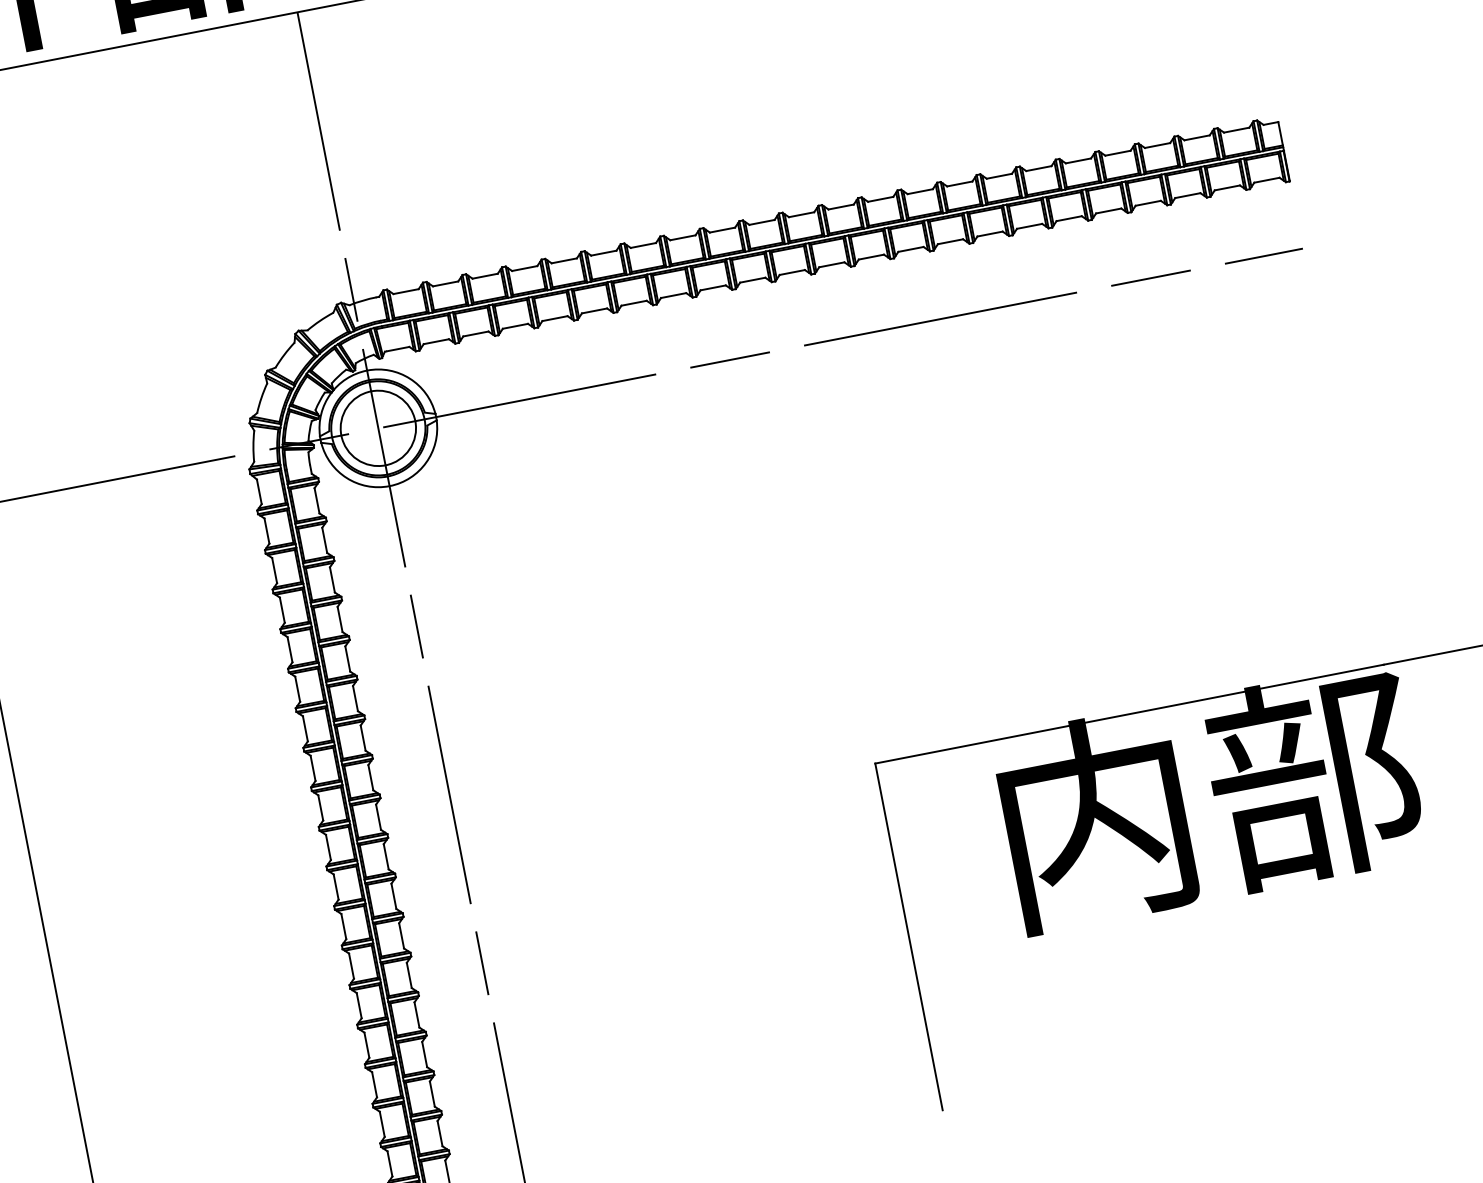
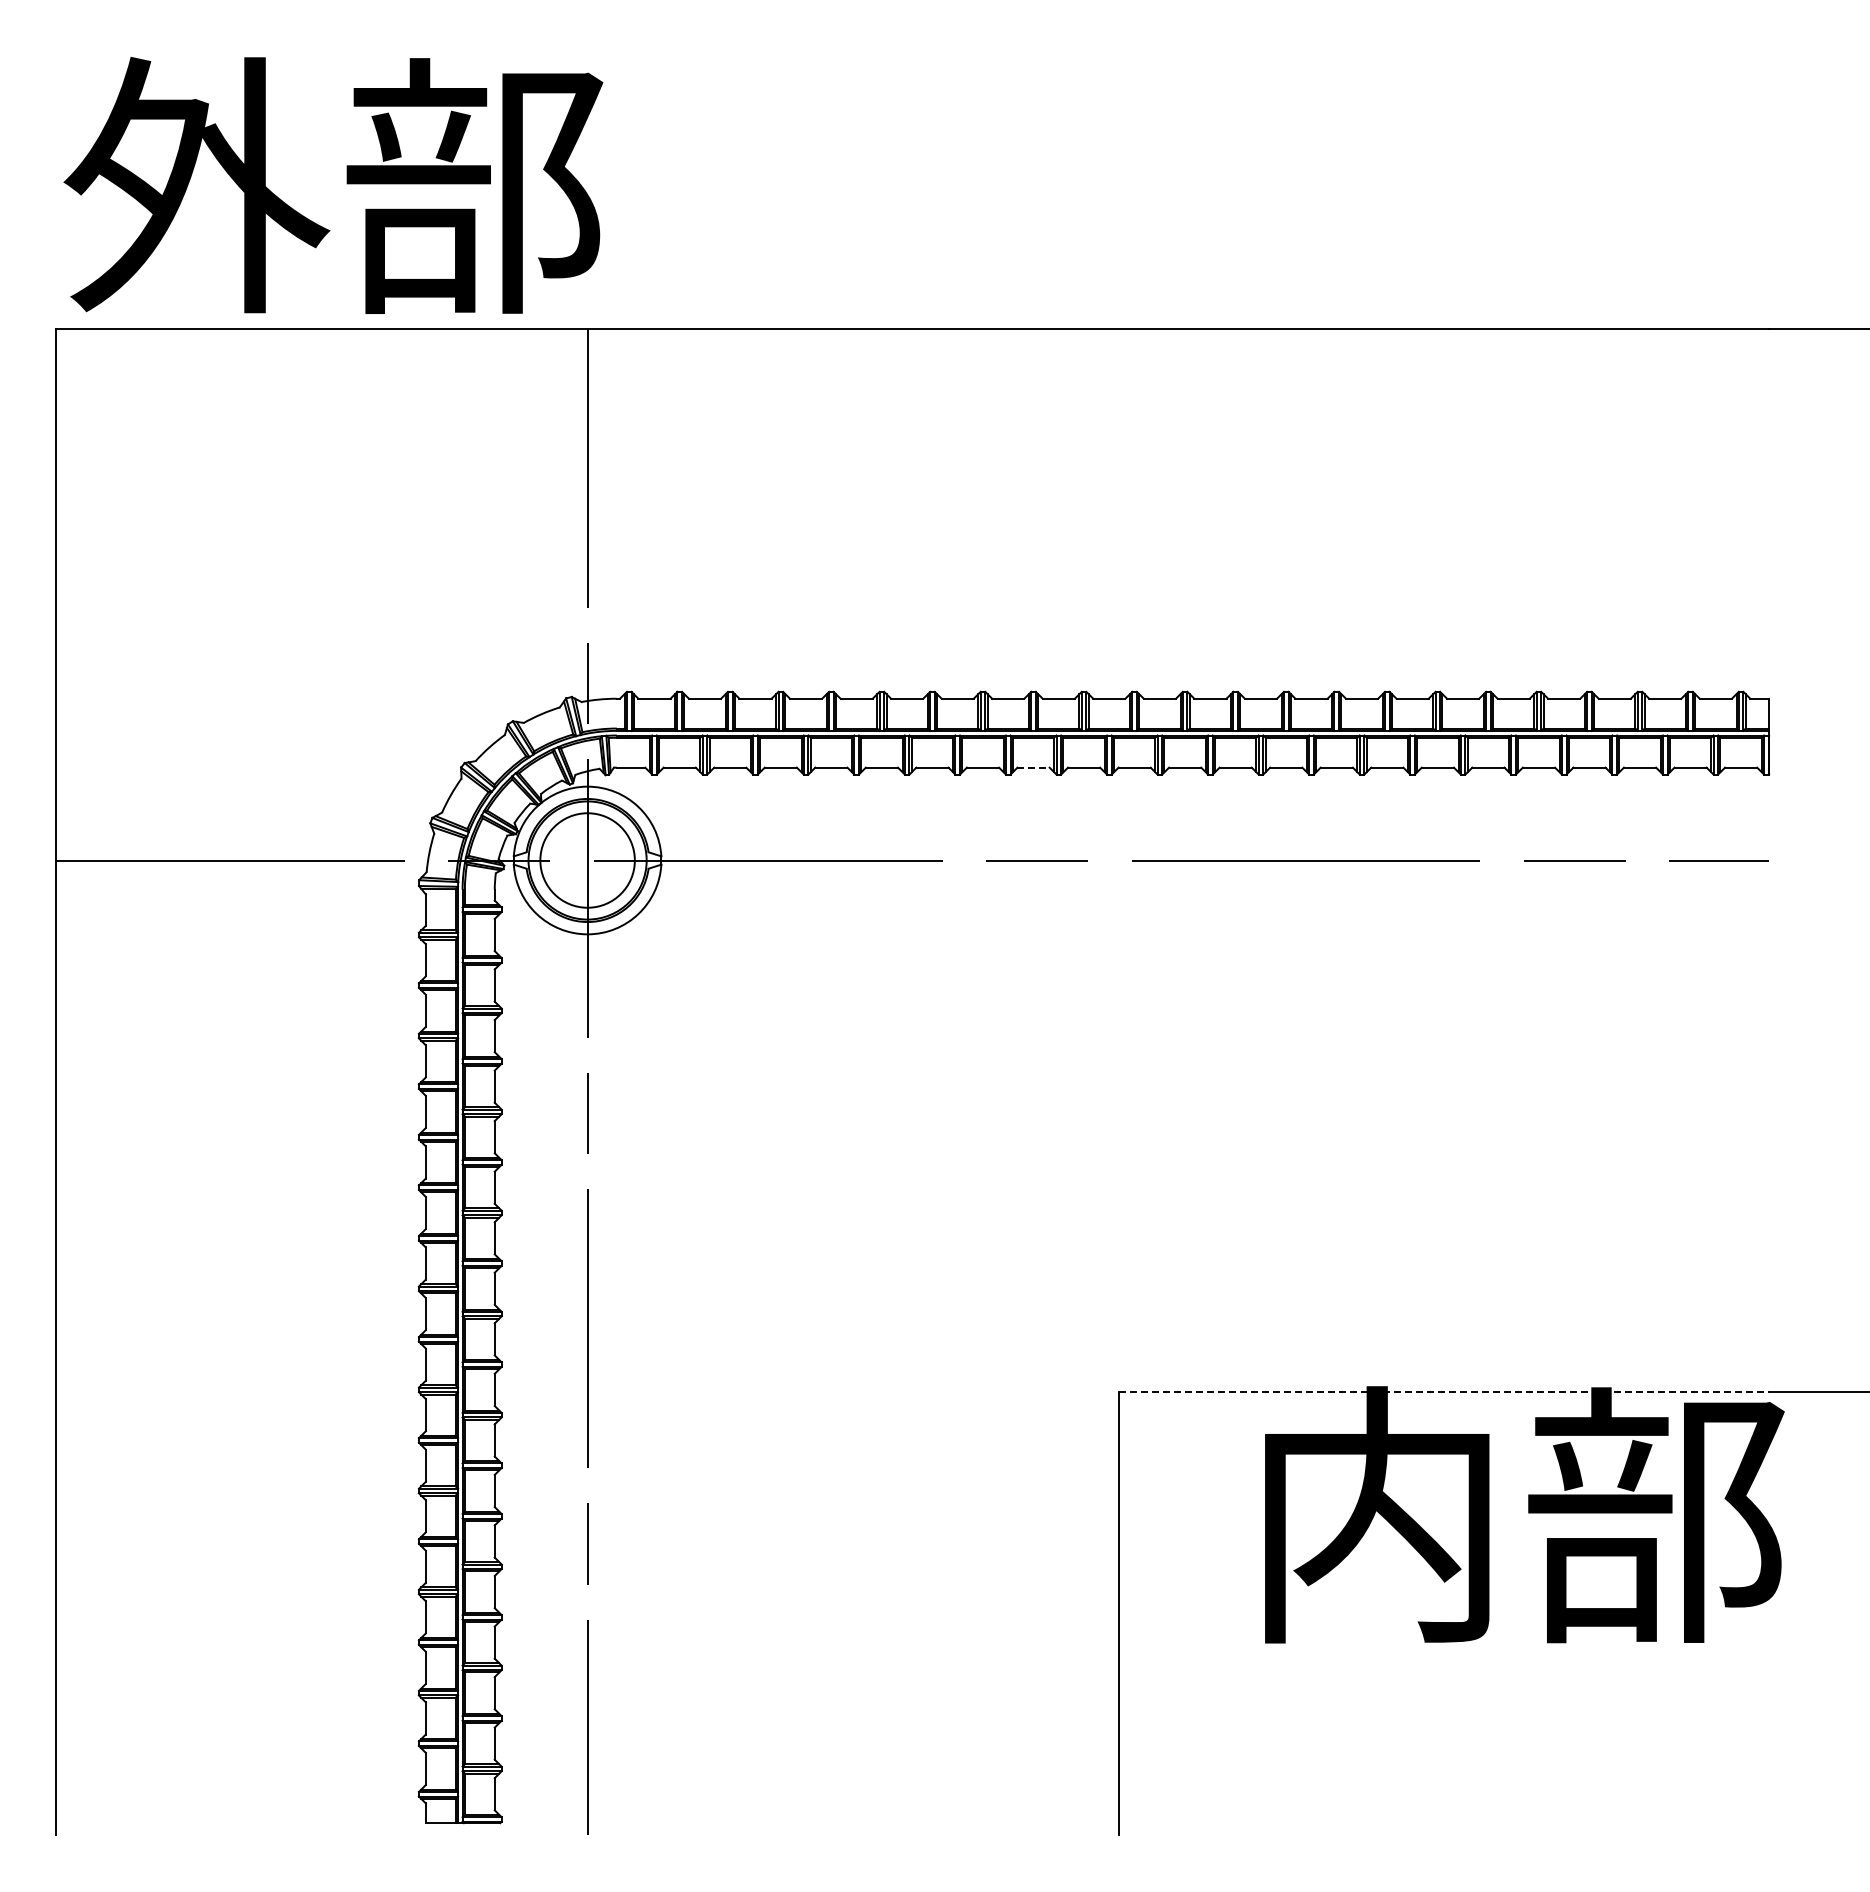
line: (713, 287) -> (1034, 767), solid -> dashed
line: (1129, 714) -> (1444, 1392), solid -> dashed

